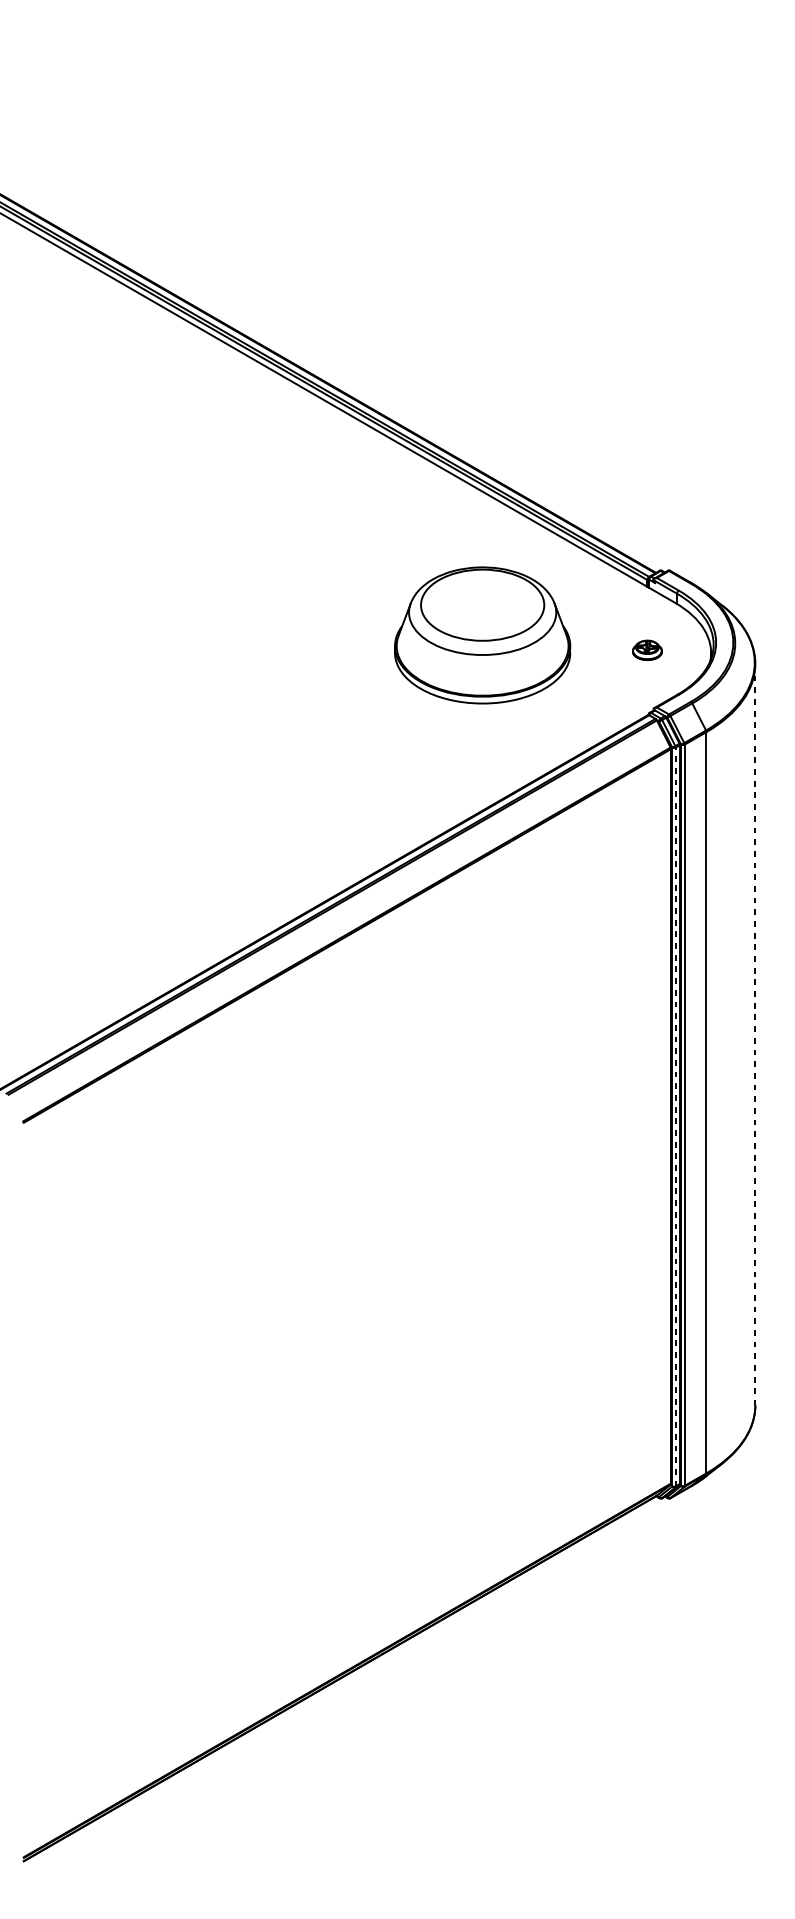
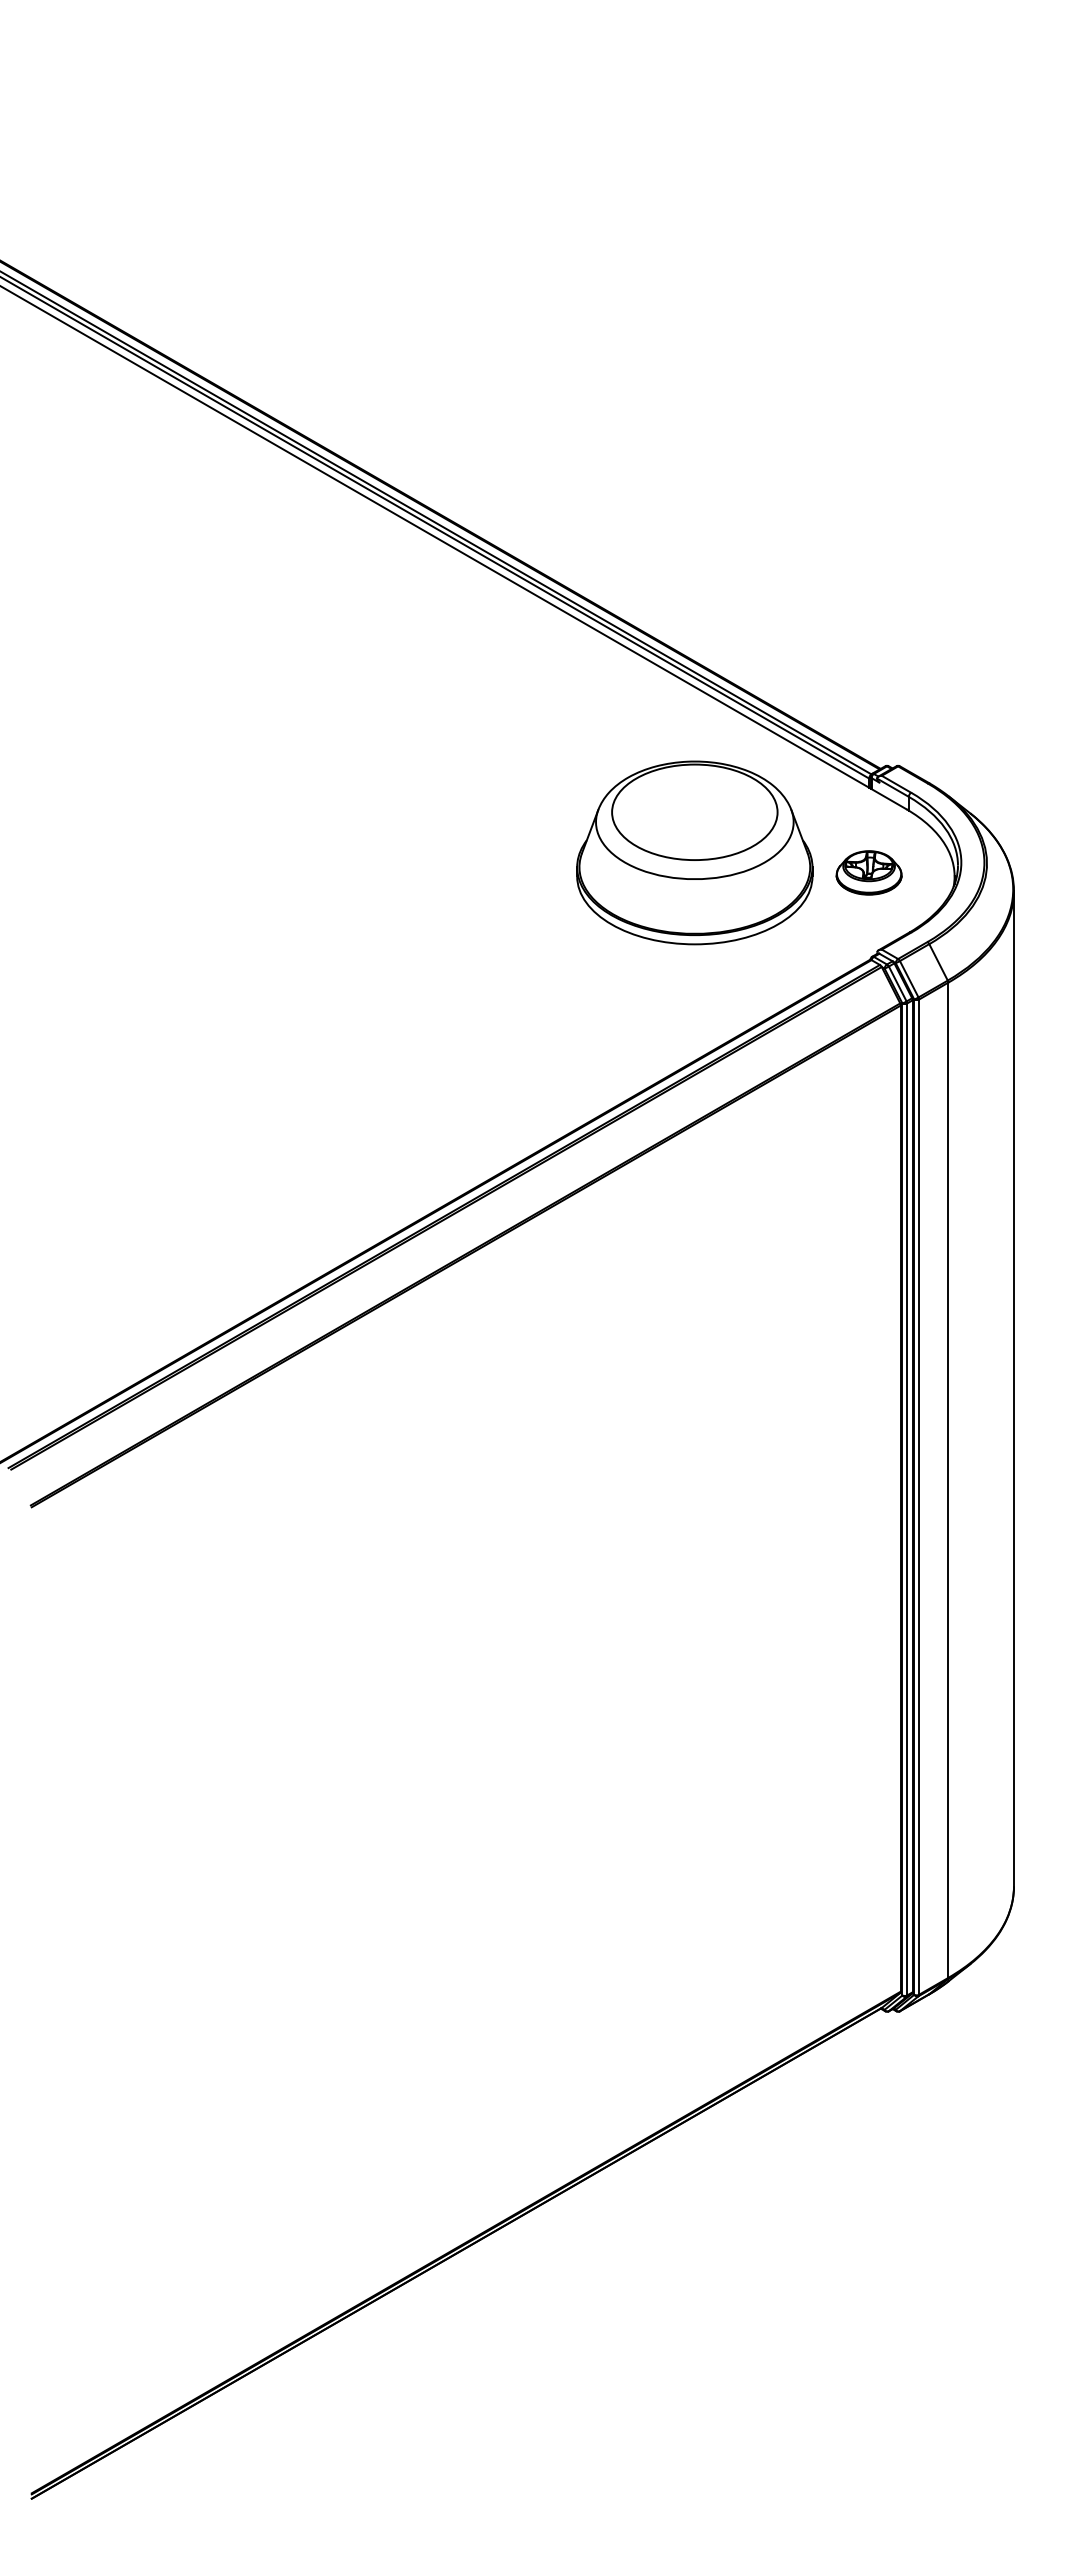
part: (482, 635) -> (694, 852), moved
part: (647, 650) -> (868, 872), size x1.67
line: (755, 1034) -> (1013, 1388), dashed -> solid
line: (676, 1117) -> (907, 1499), dashed -> solid

